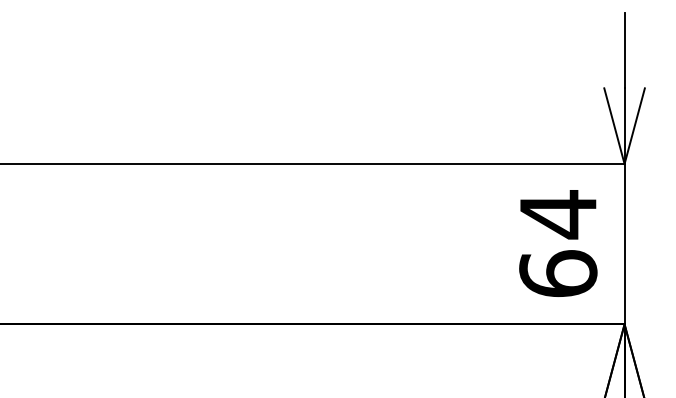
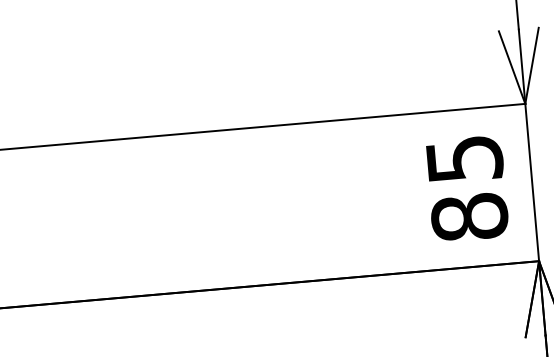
text: (558, 243) -> (467, 187), 64 -> 85

